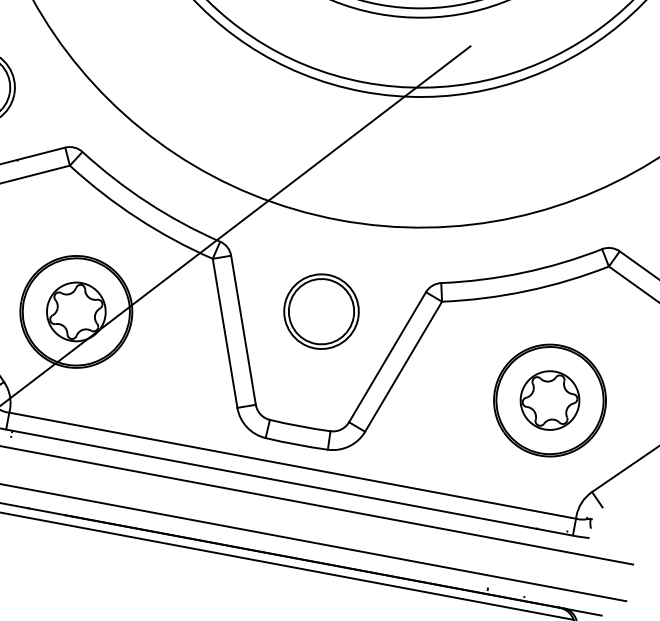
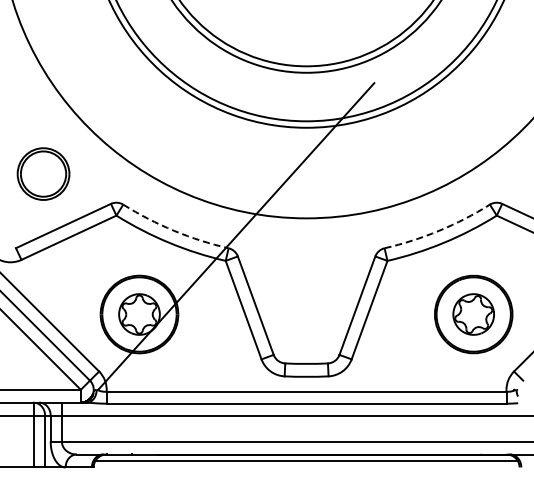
arc: (148, 202) -> (174, 230), solid -> dashed
arc: (523, 272) -> (439, 230), solid -> dashed
part: (321, 310) -> (306, 282), removed

